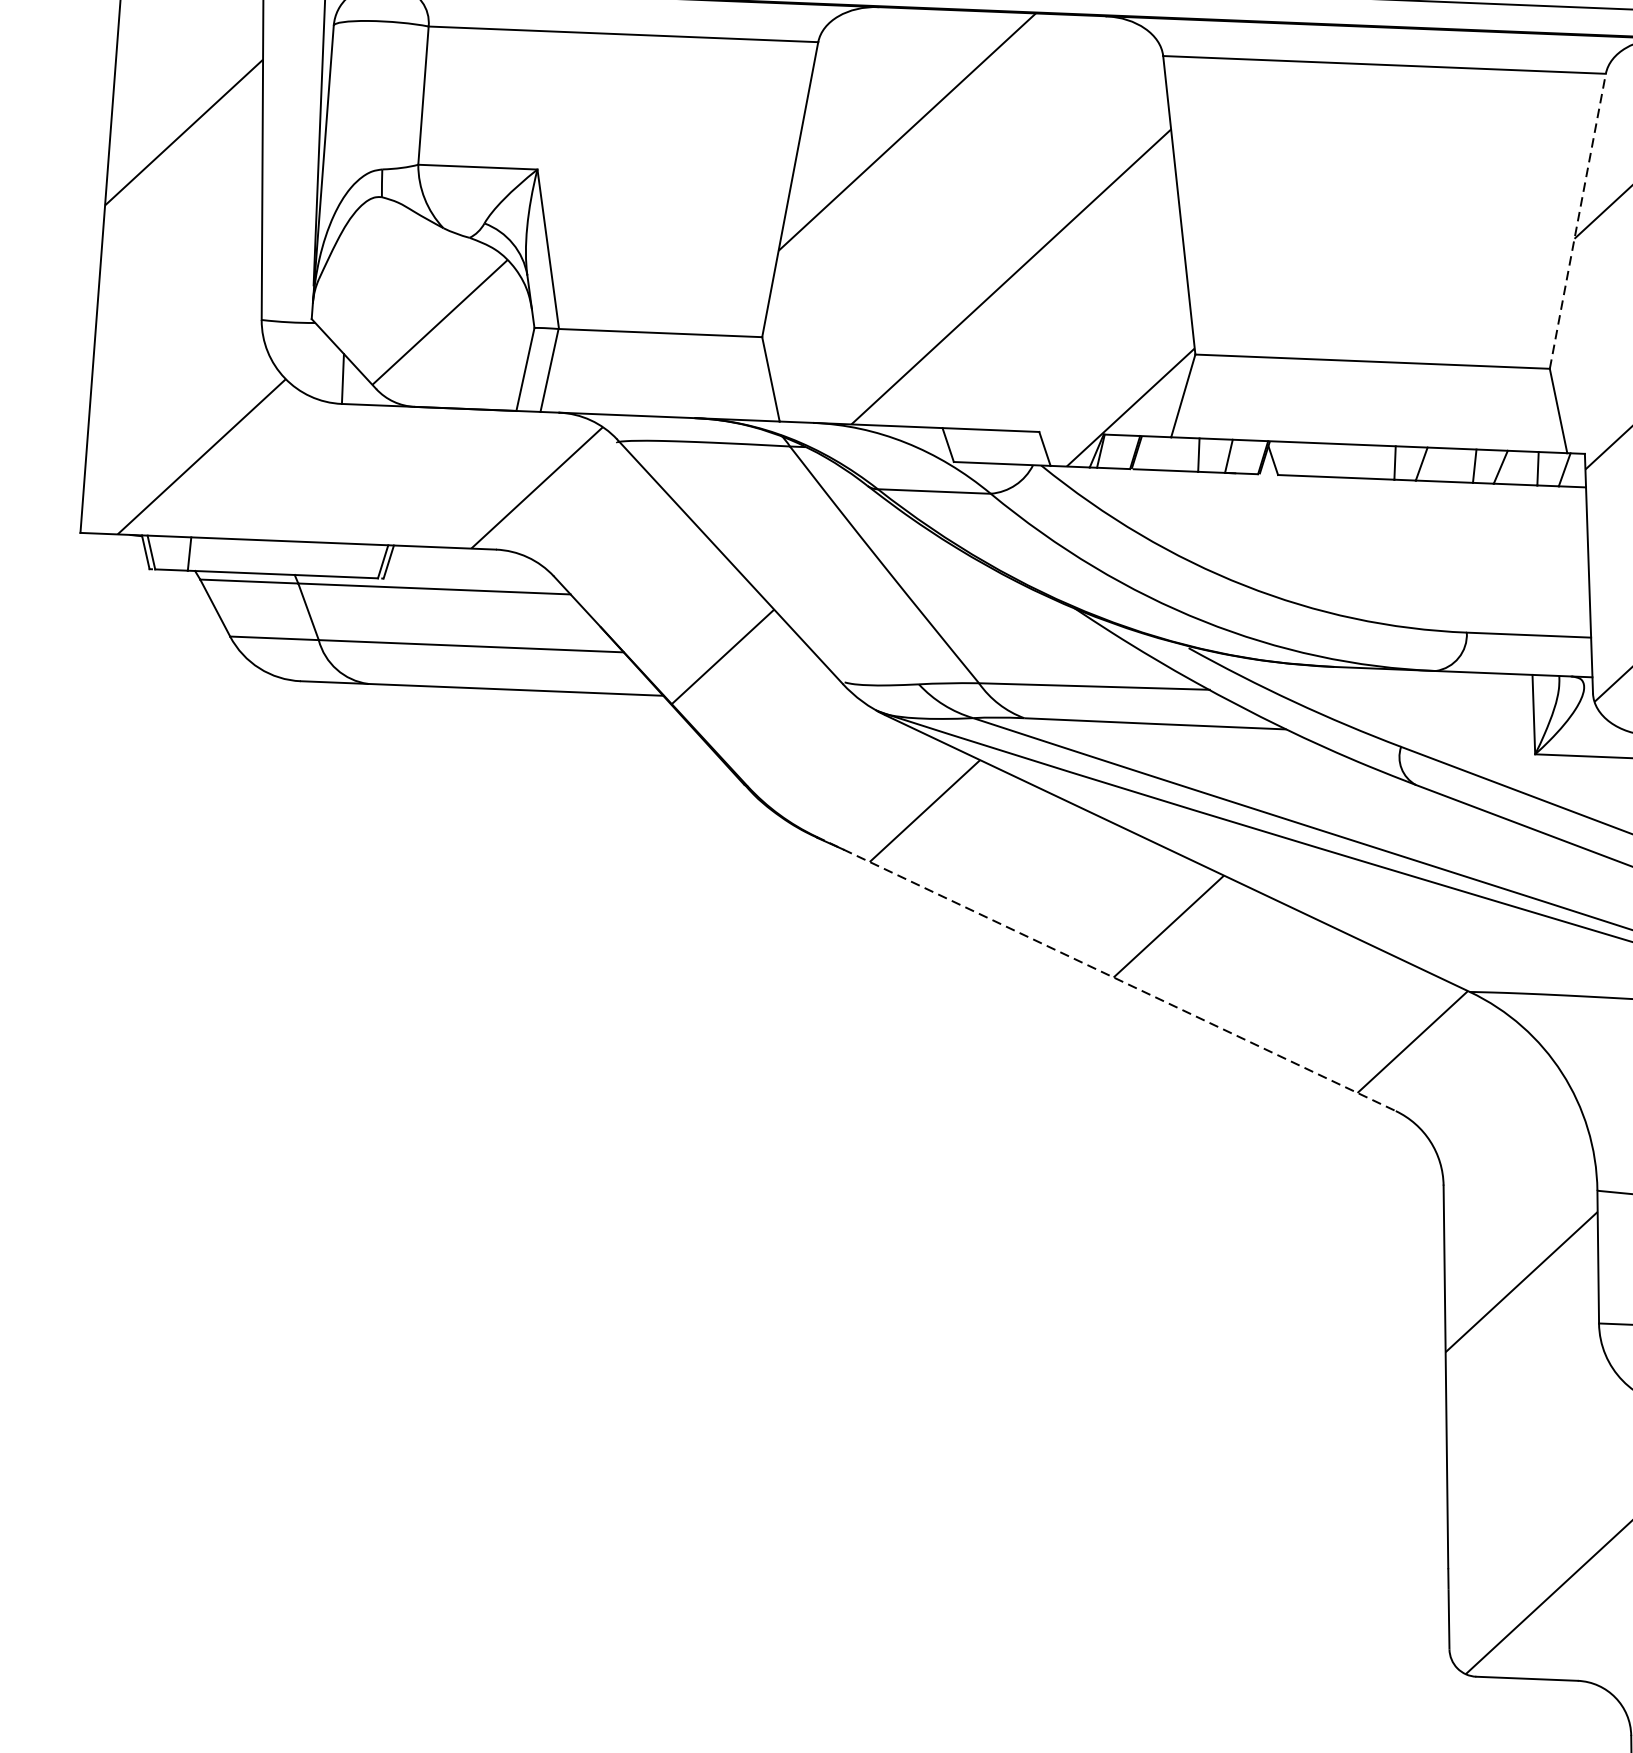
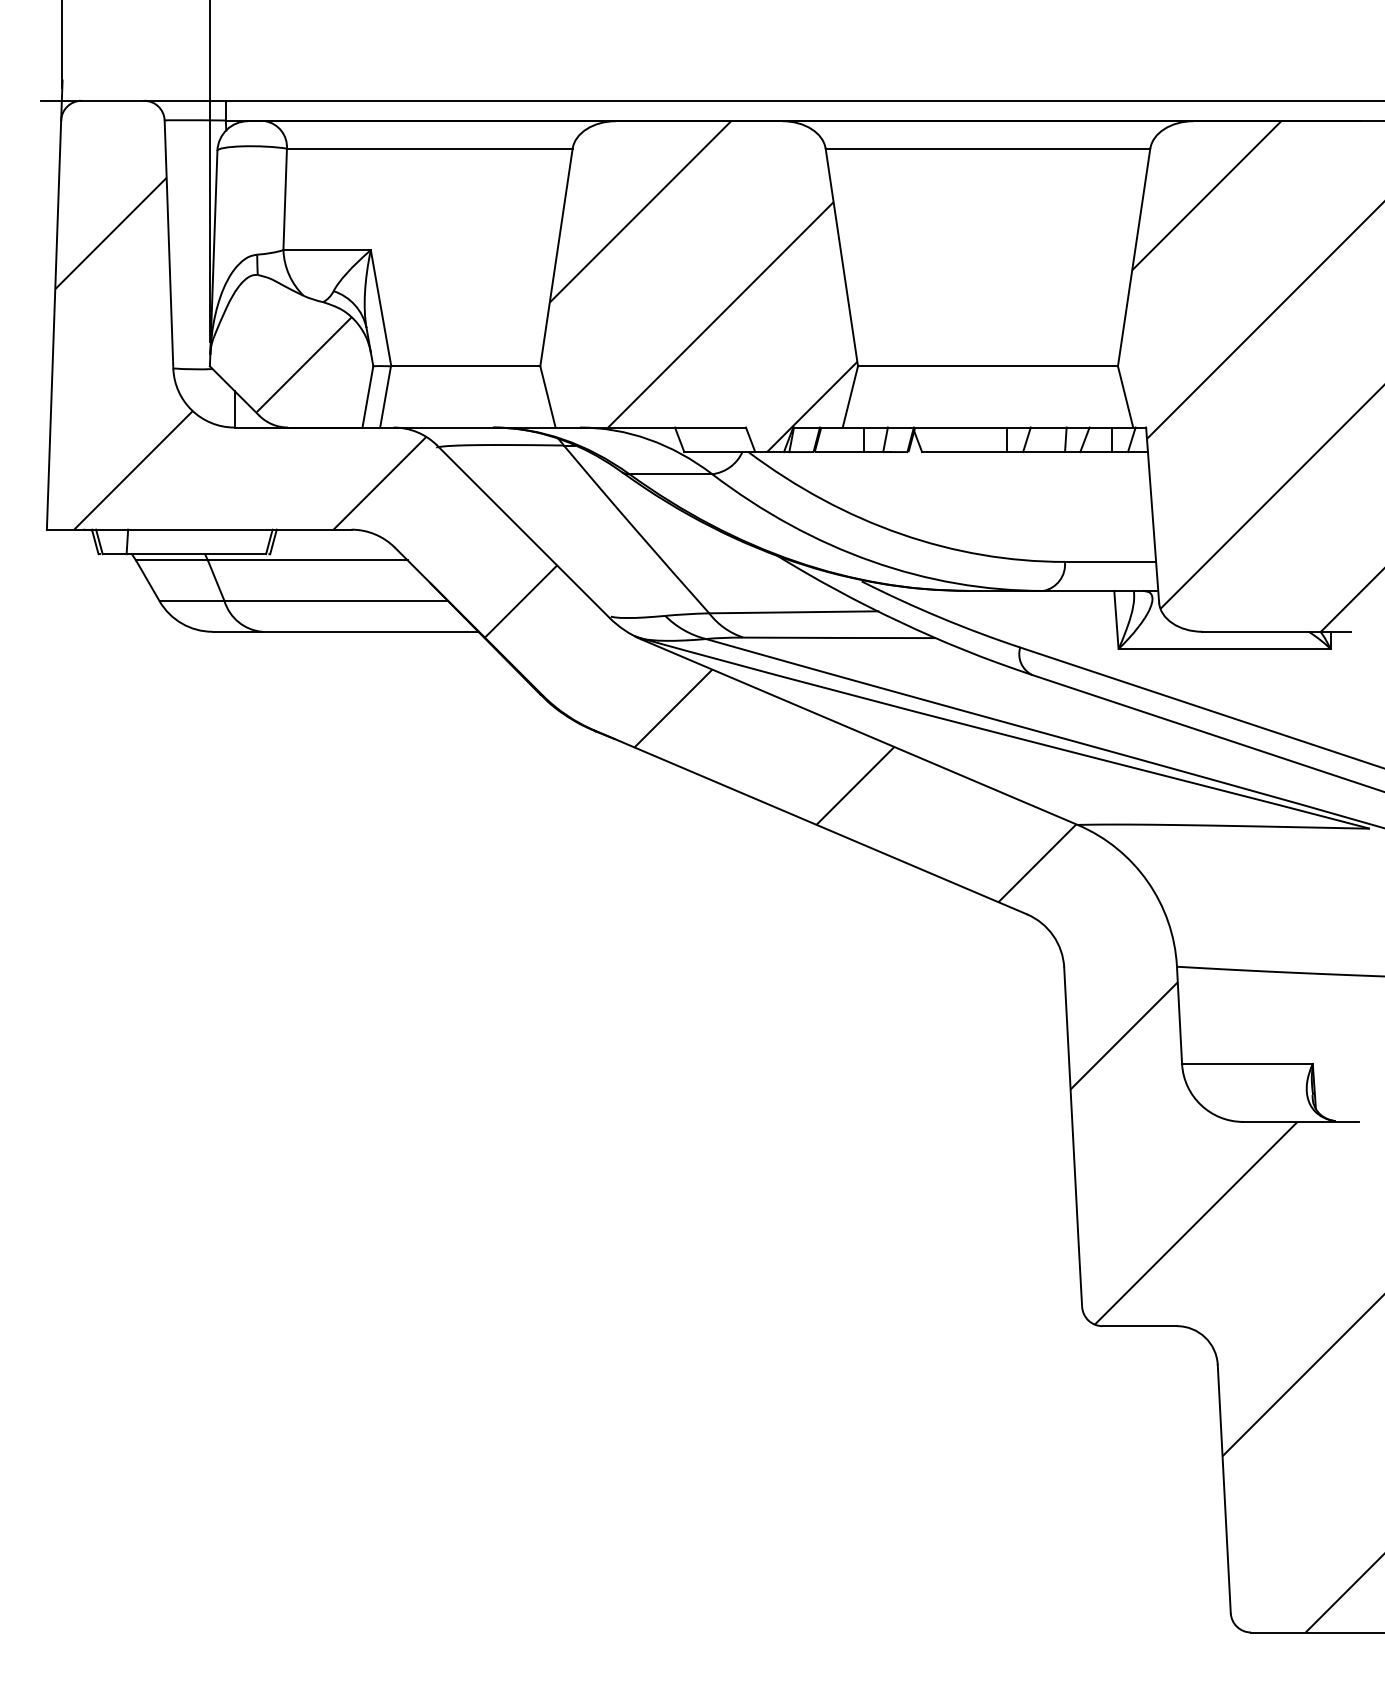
line: (1578, 220) -> (1134, 256), dashed -> solid
line: (1106, 974) -> (811, 822), dashed -> solid

